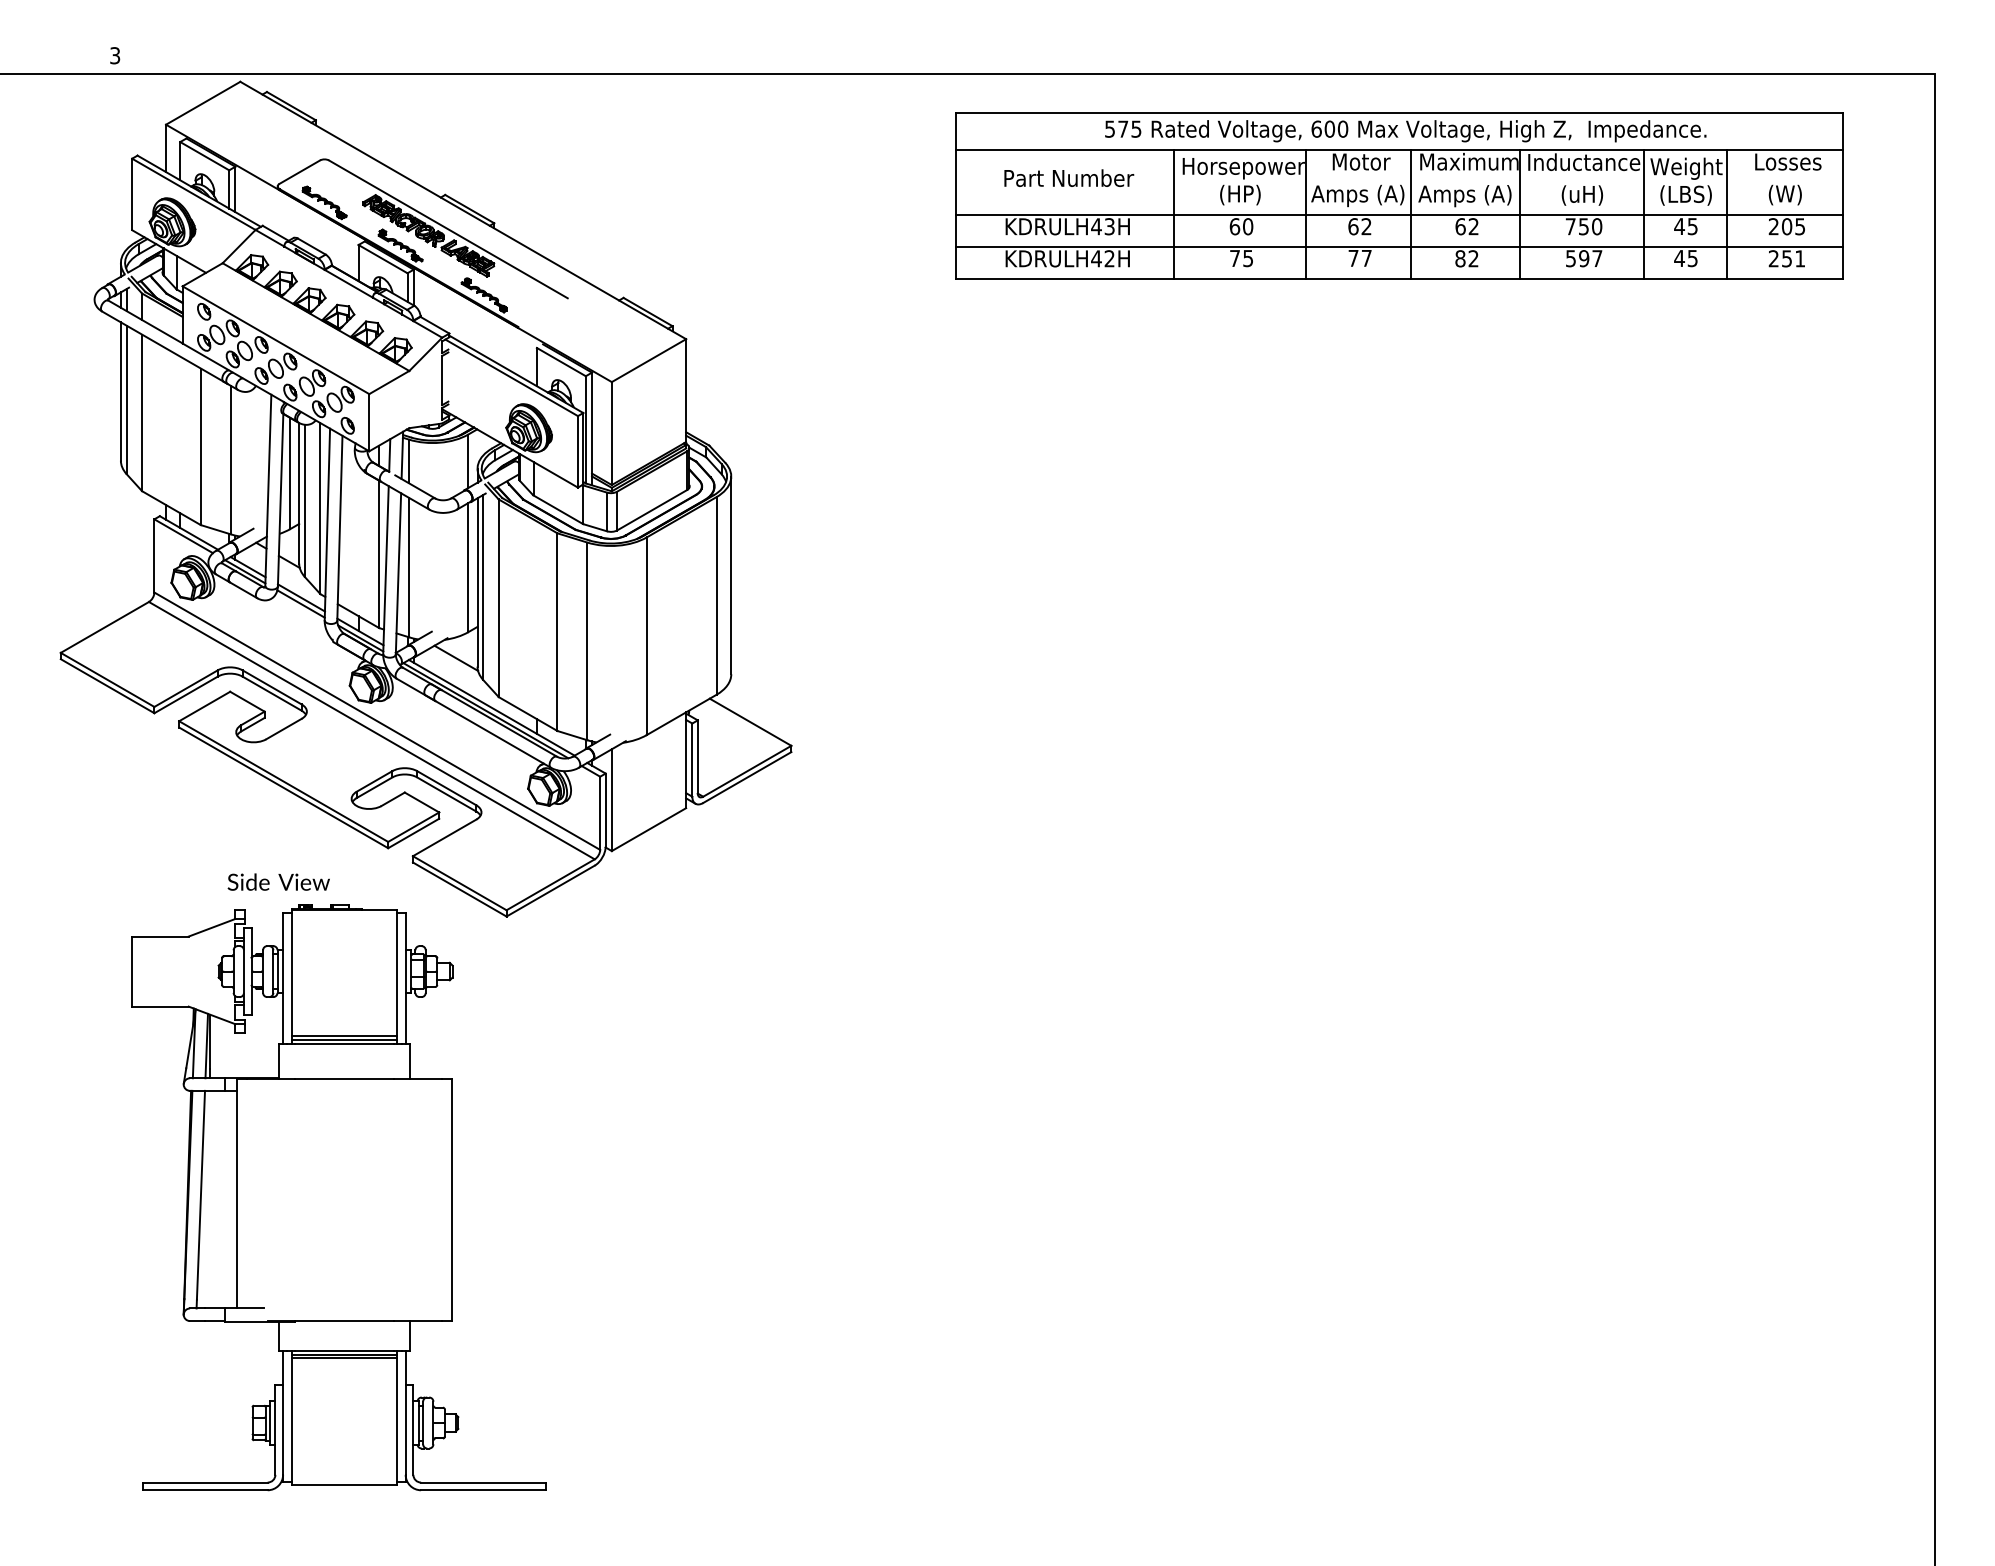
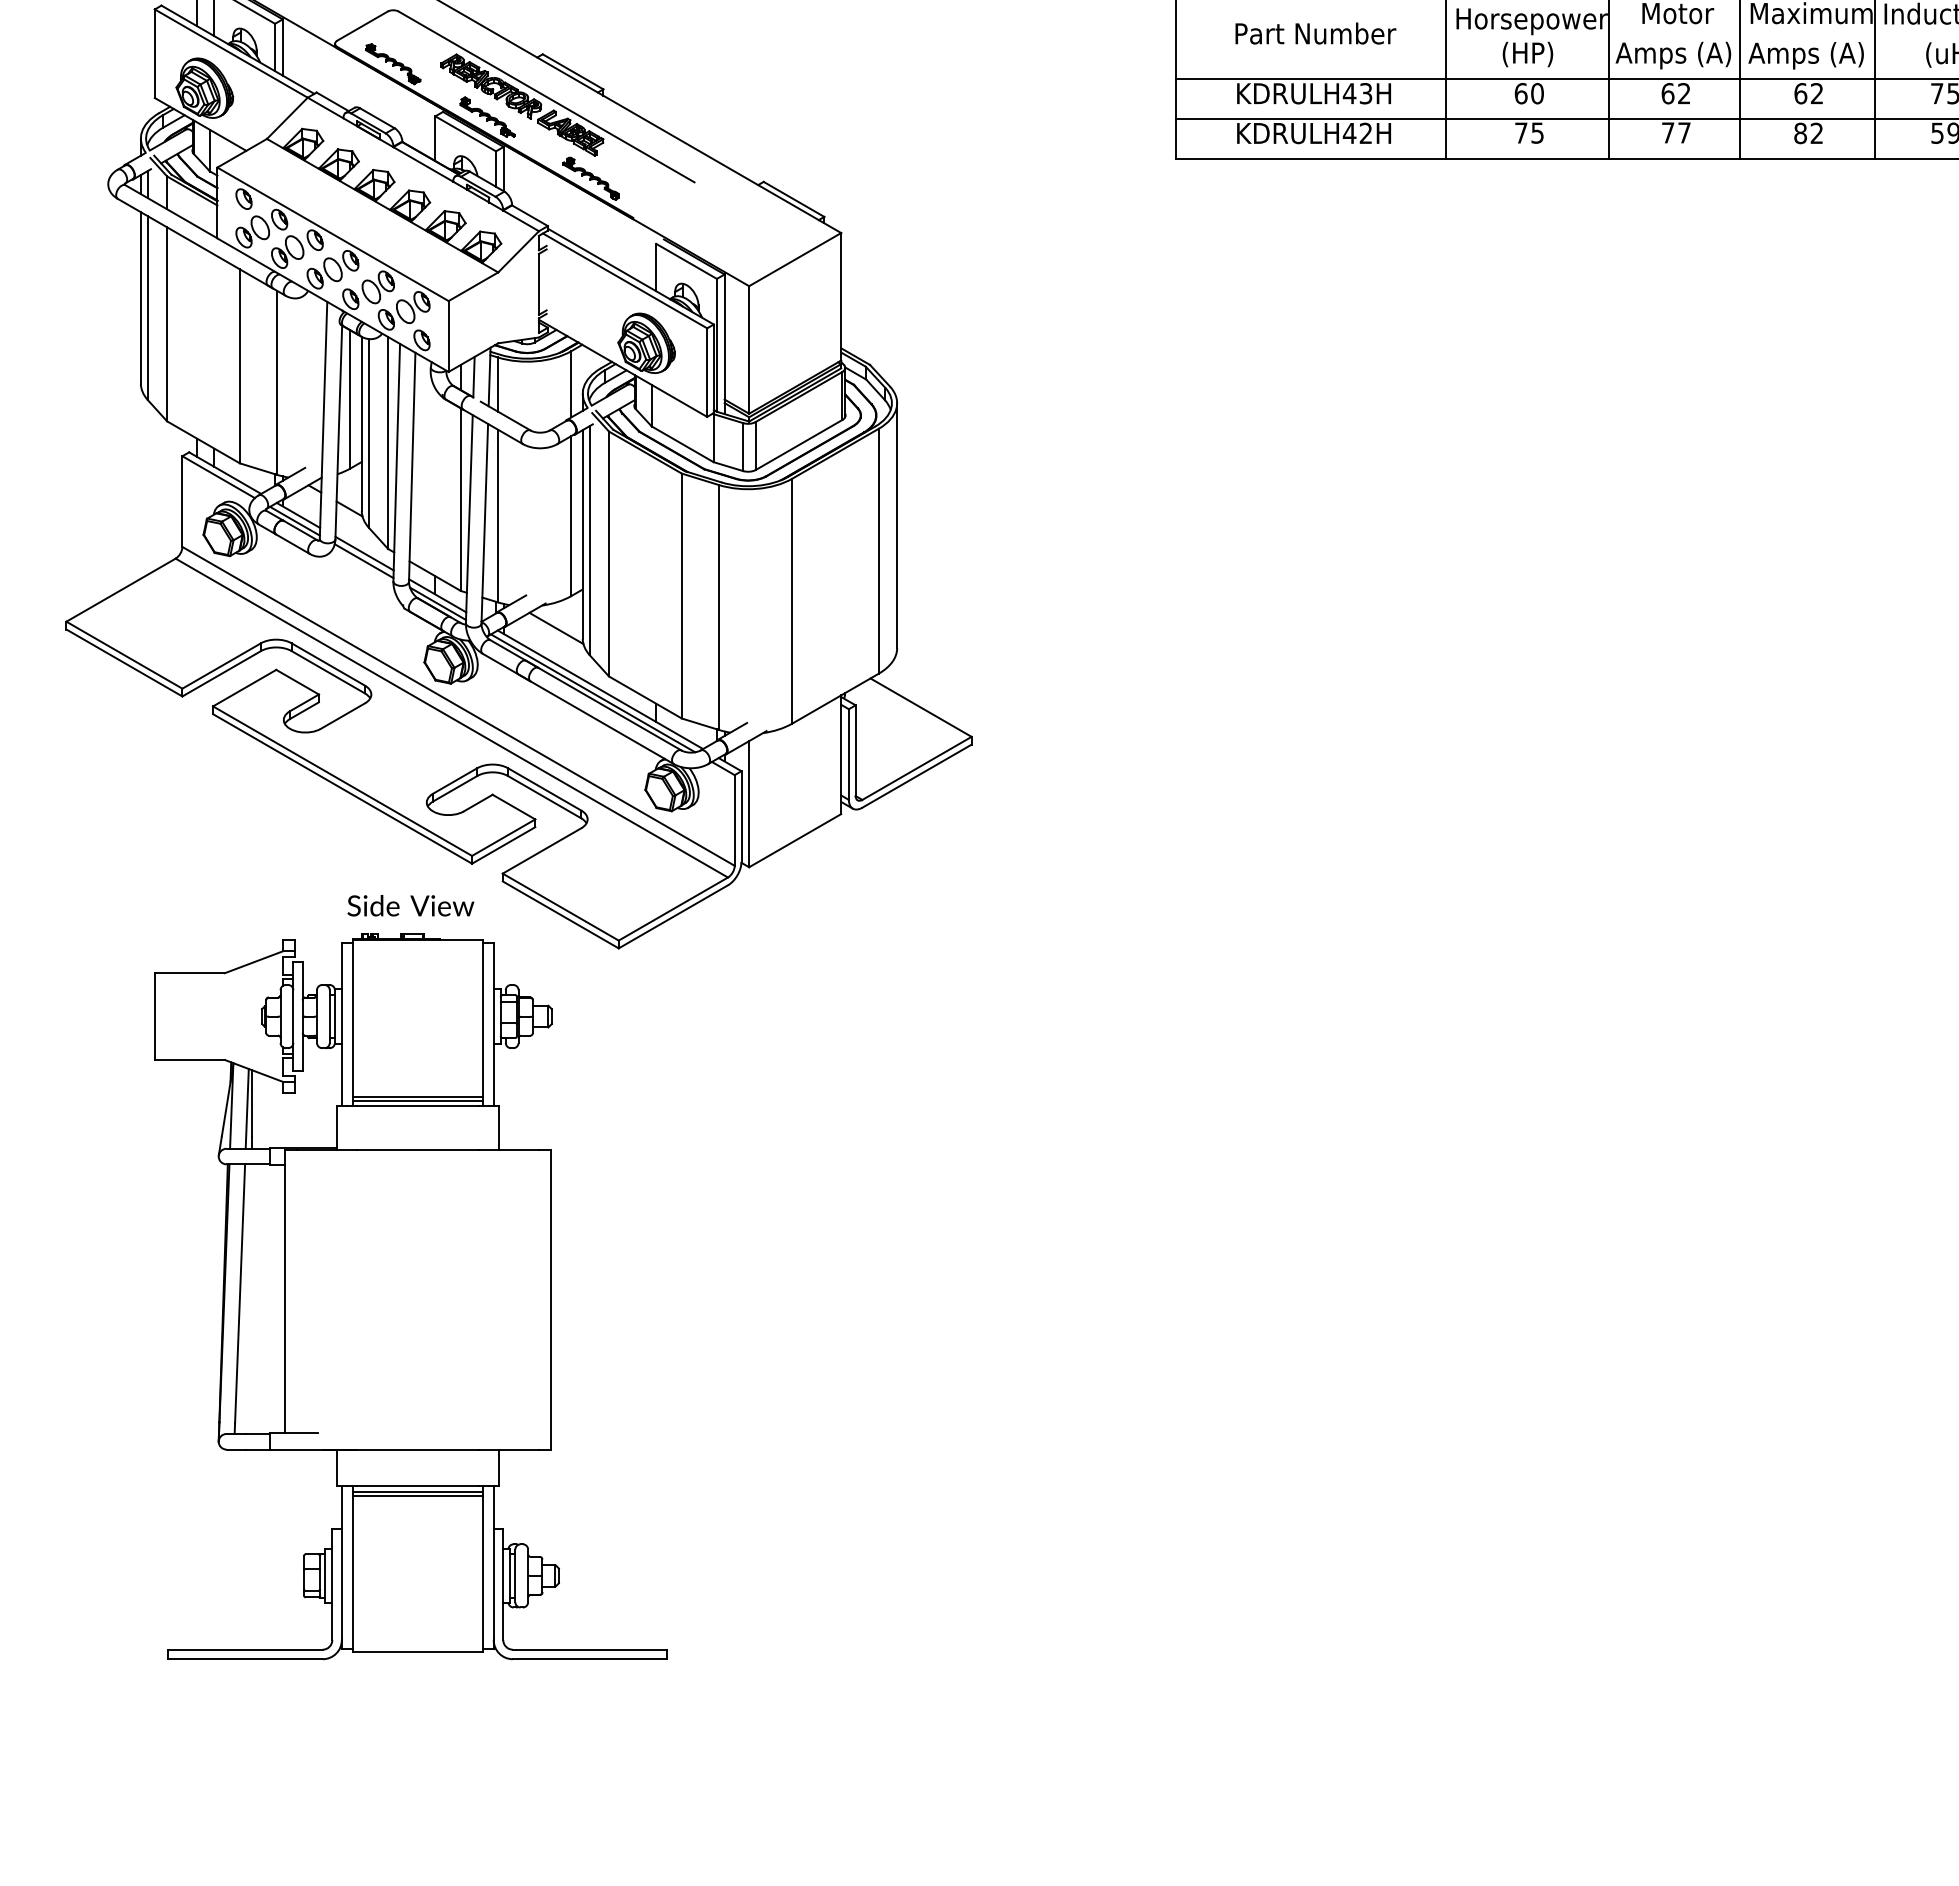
text: (278, 881) -> (410, 904), moved

